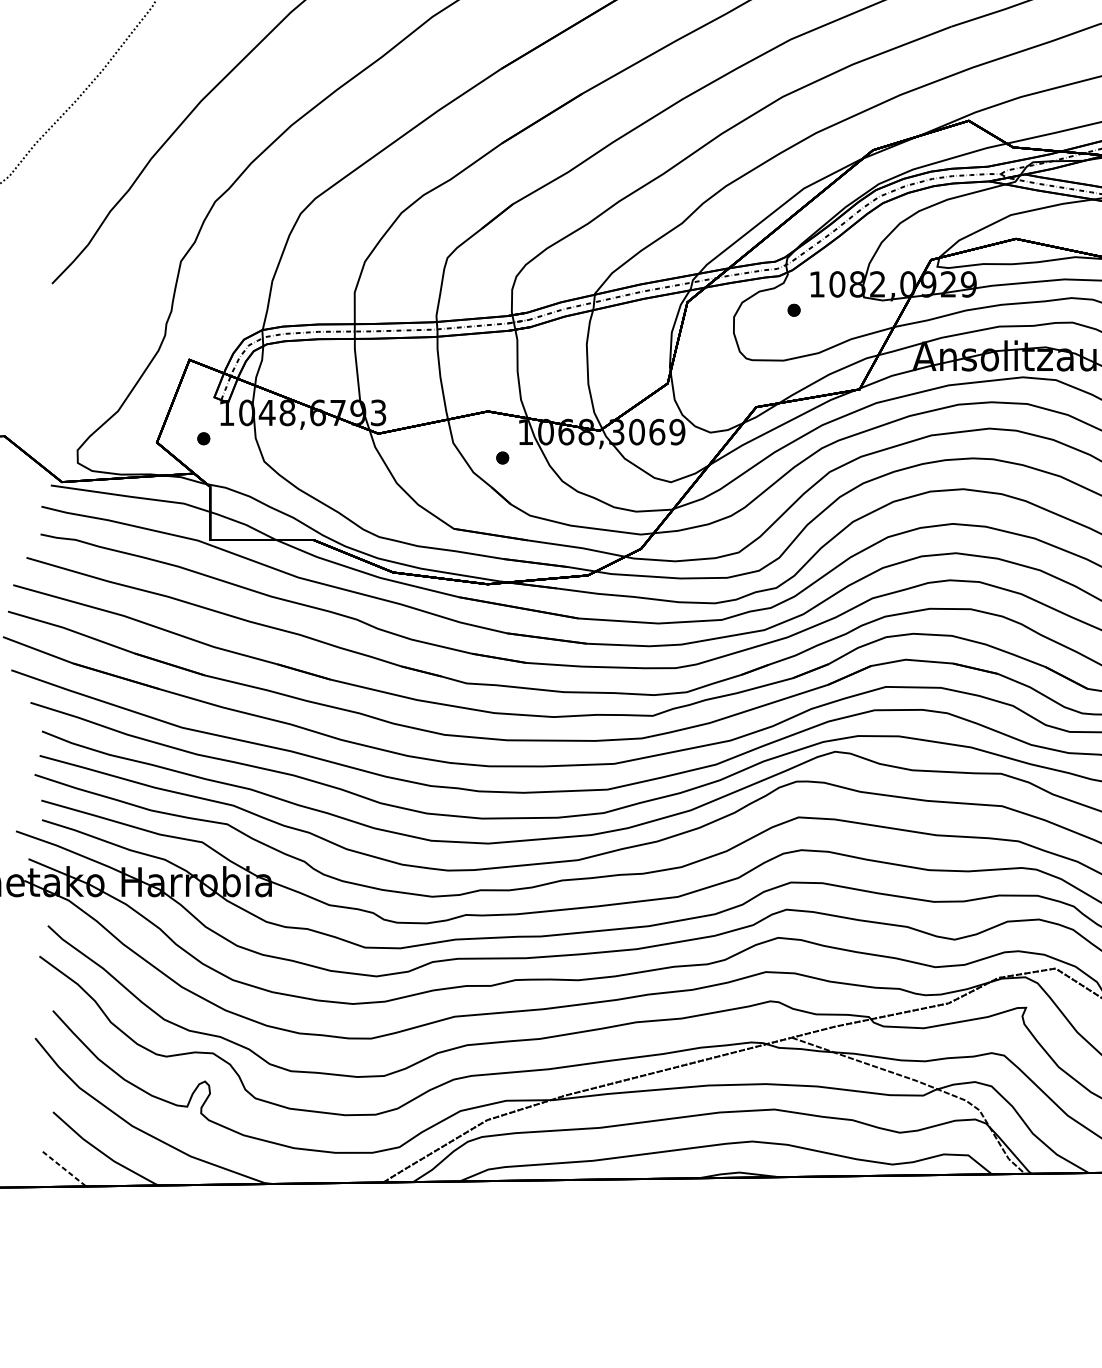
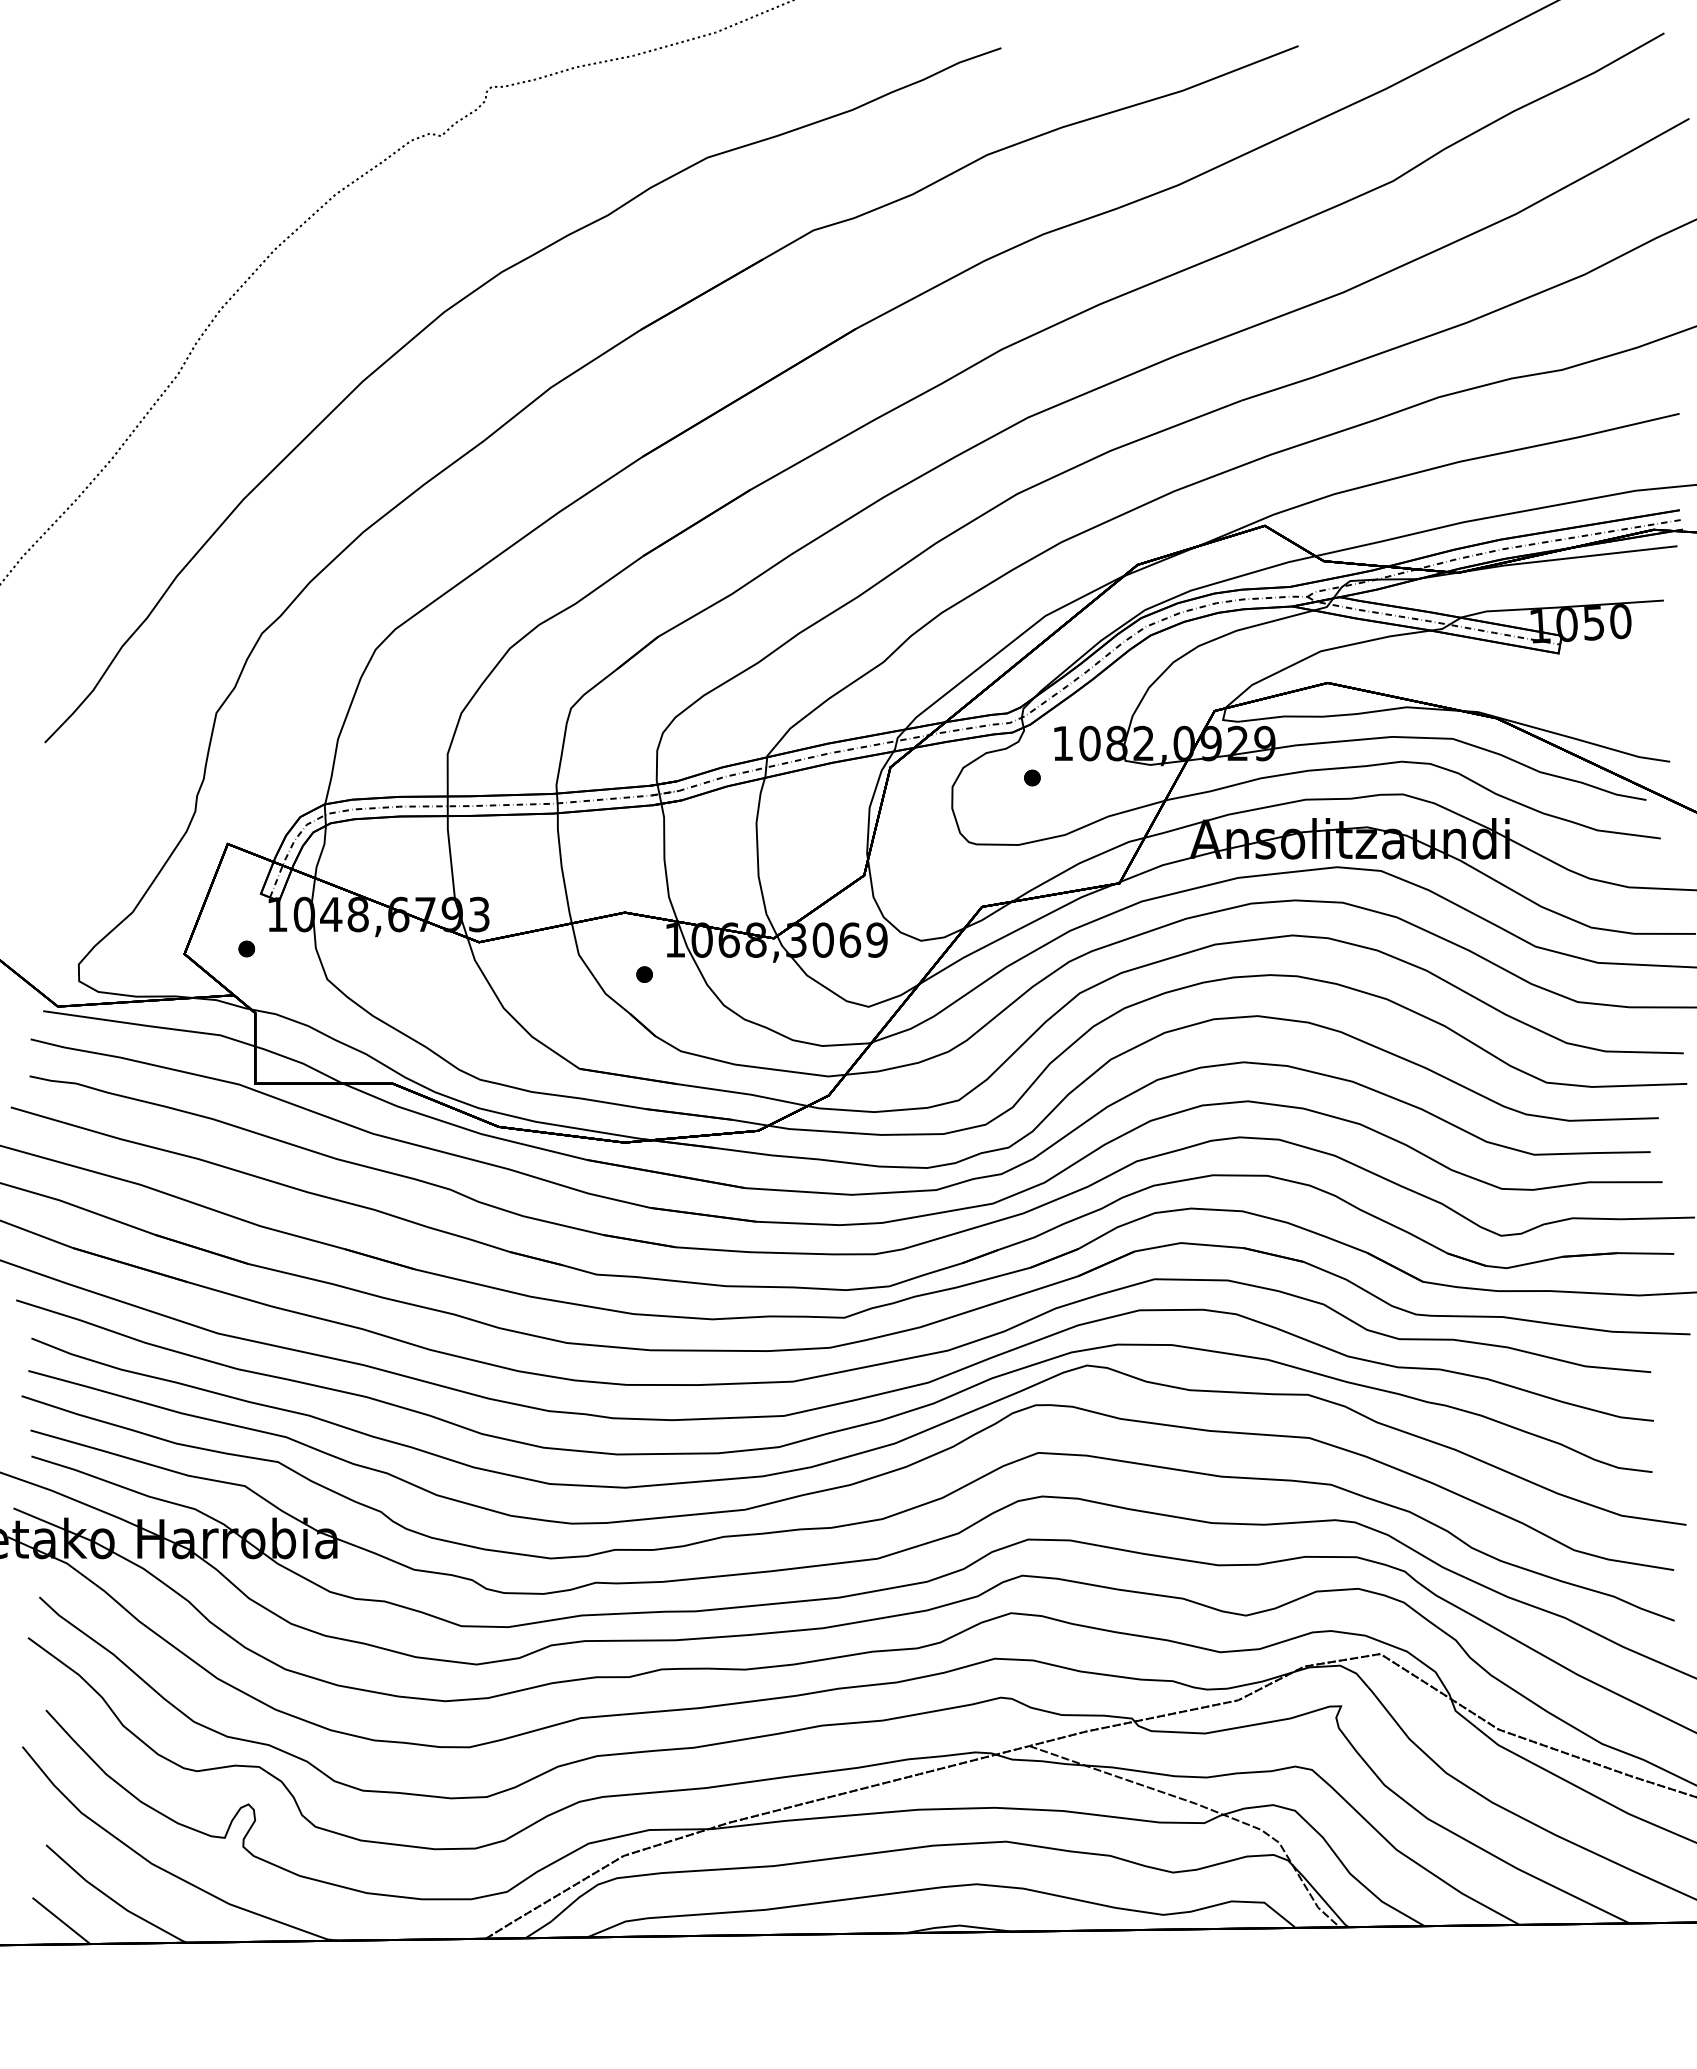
line: (64, 1168) -> (61, 1920), dashed -> solid

